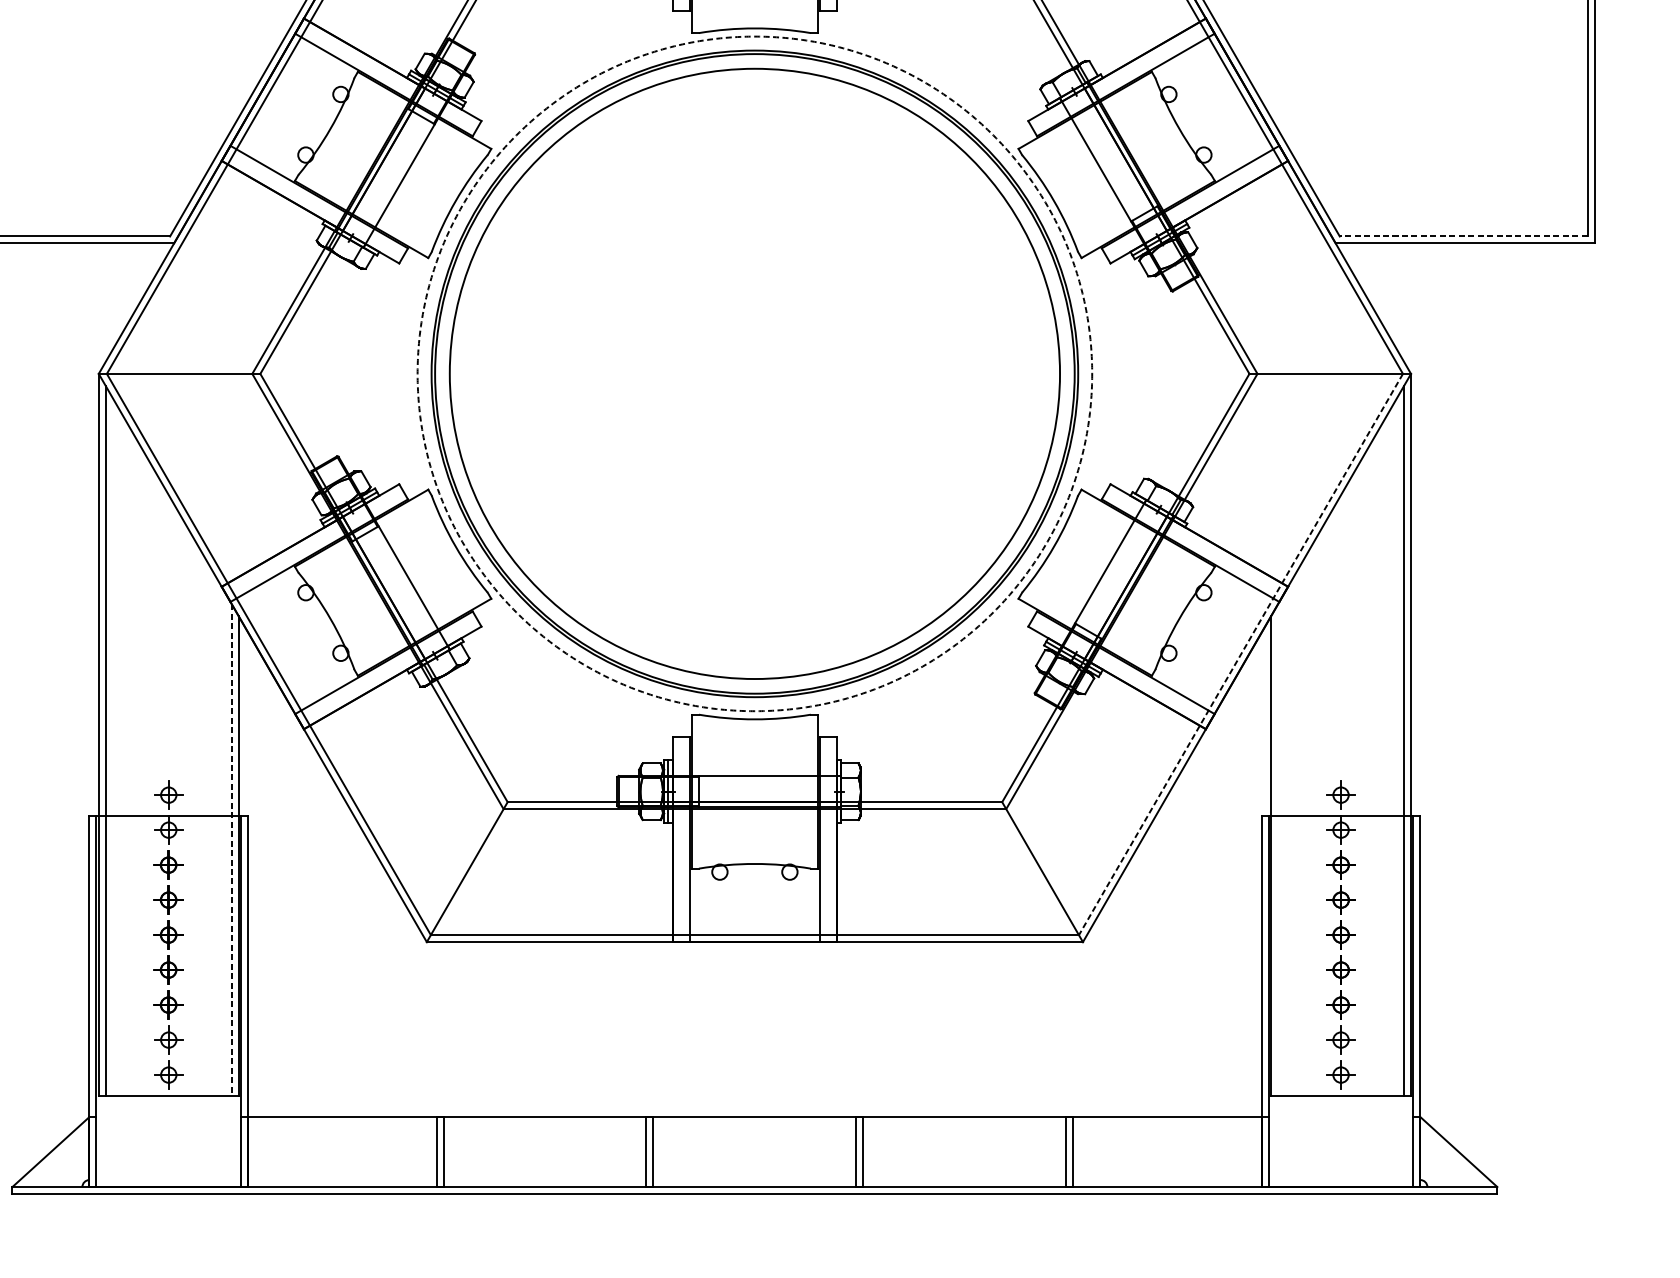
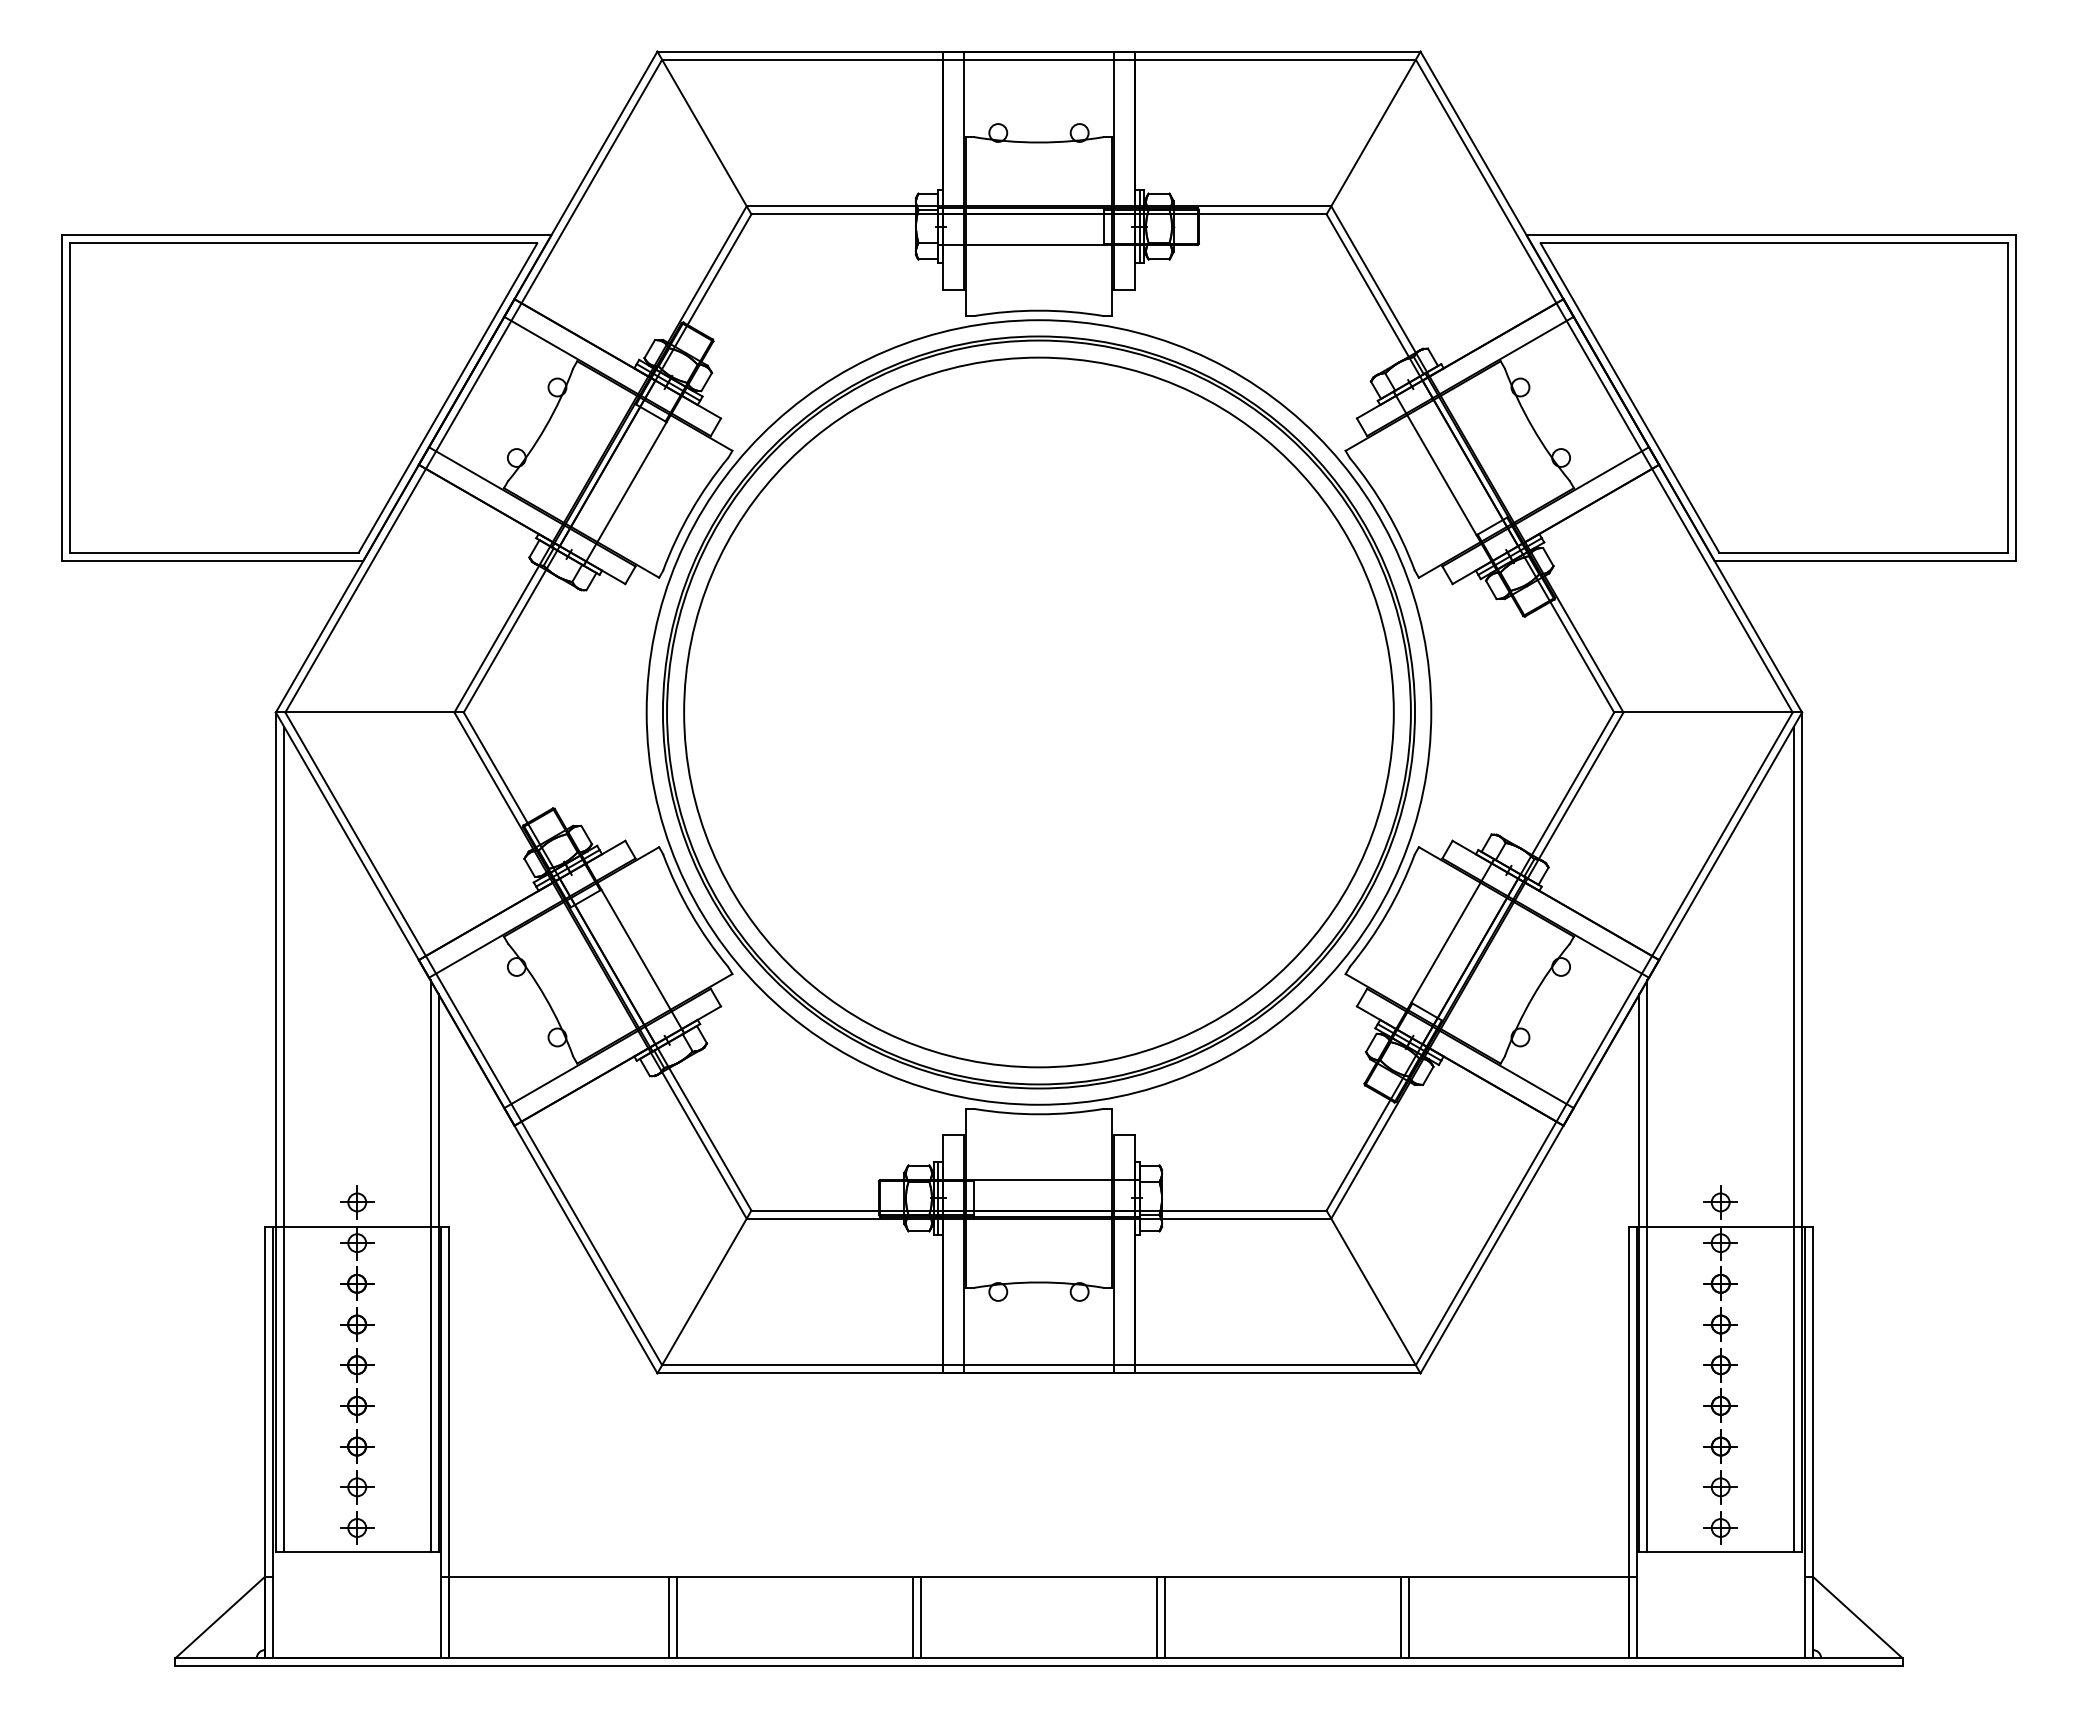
line: (1462, 236) -> (1862, 552), dashed -> solid
circle: (754, 373) -> (1038, 712), dashed -> solid
line: (1241, 654) -> (1604, 1038), dashed -> solid
line: (231, 850) -> (430, 1266), dashed -> solid
line: (1278, 850) -> (1647, 1266), added

